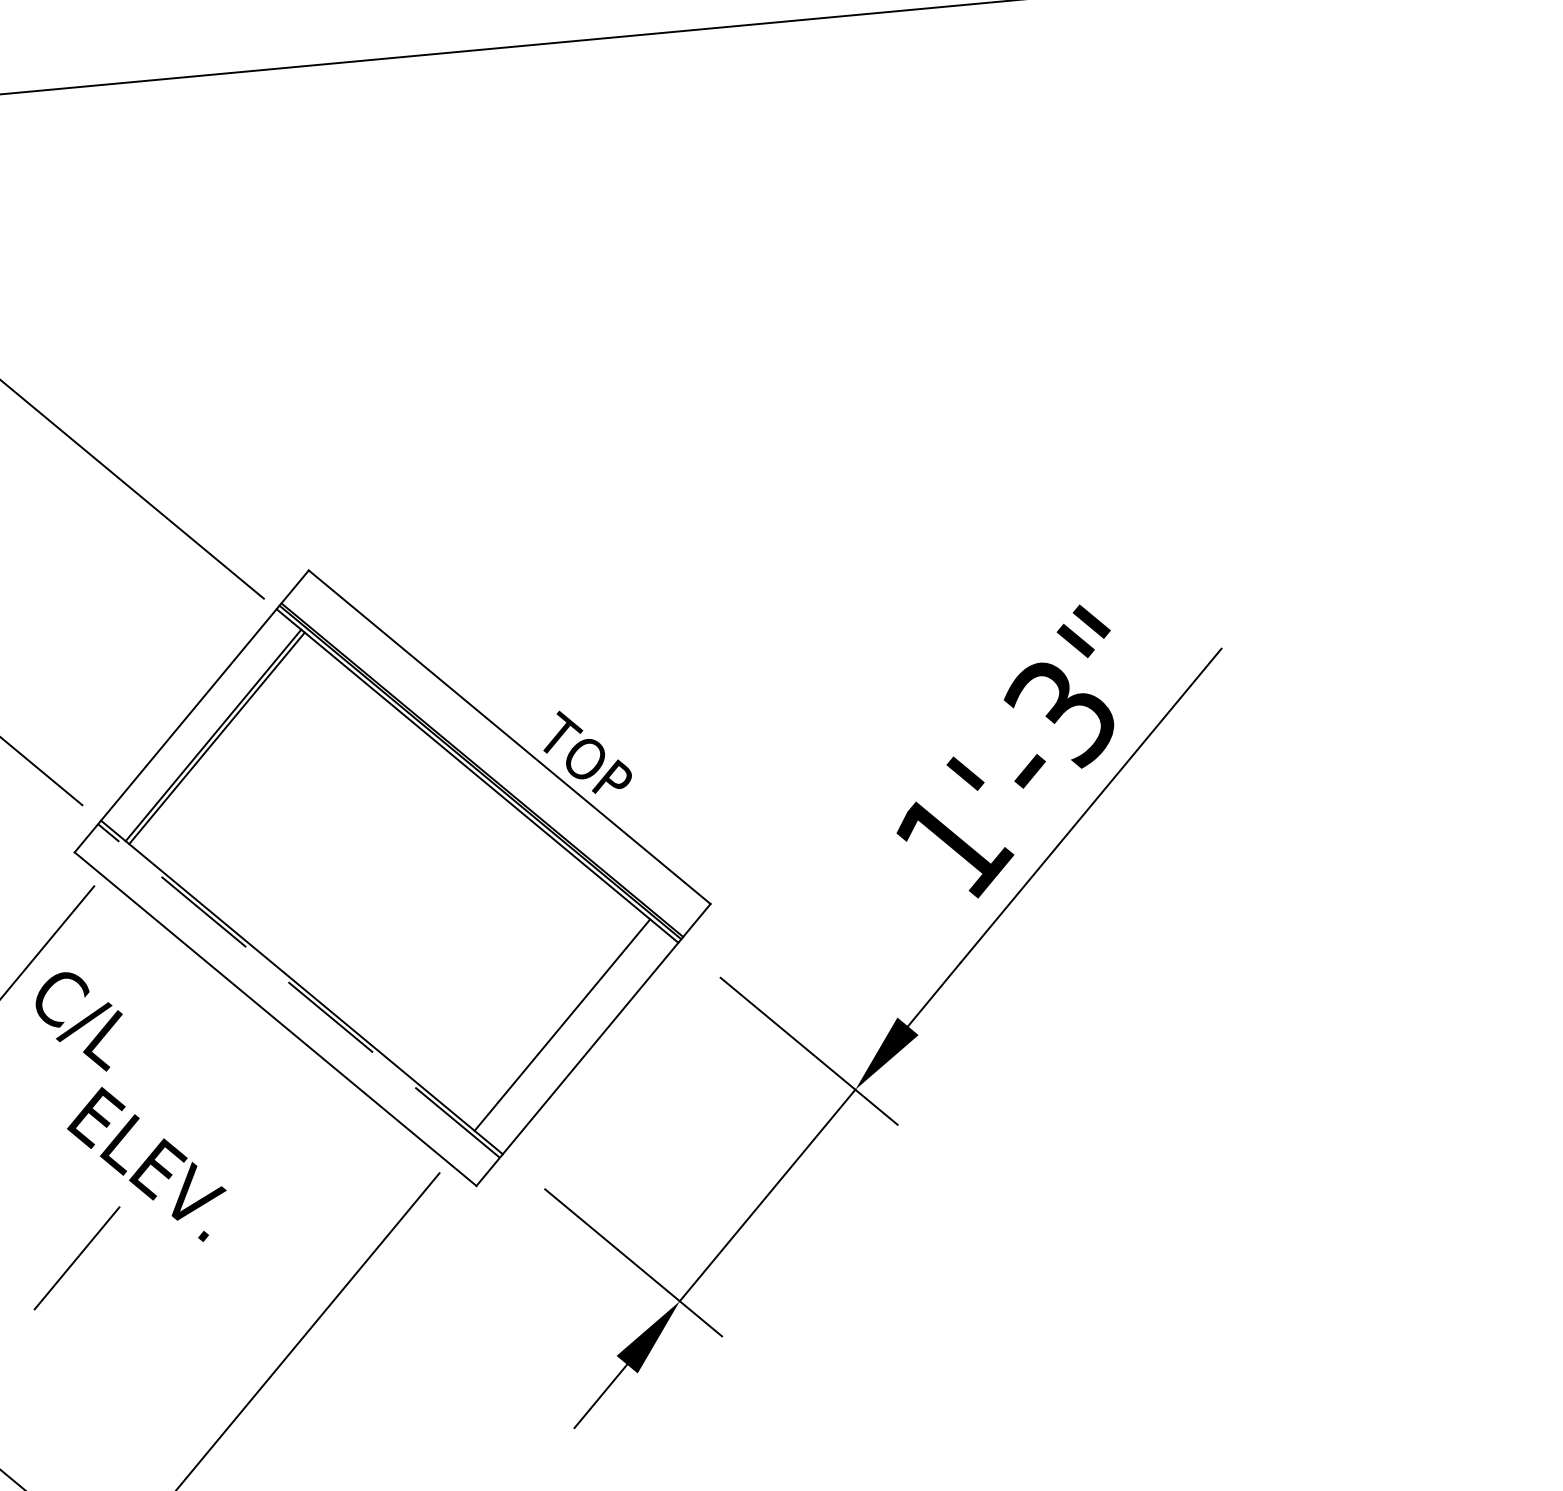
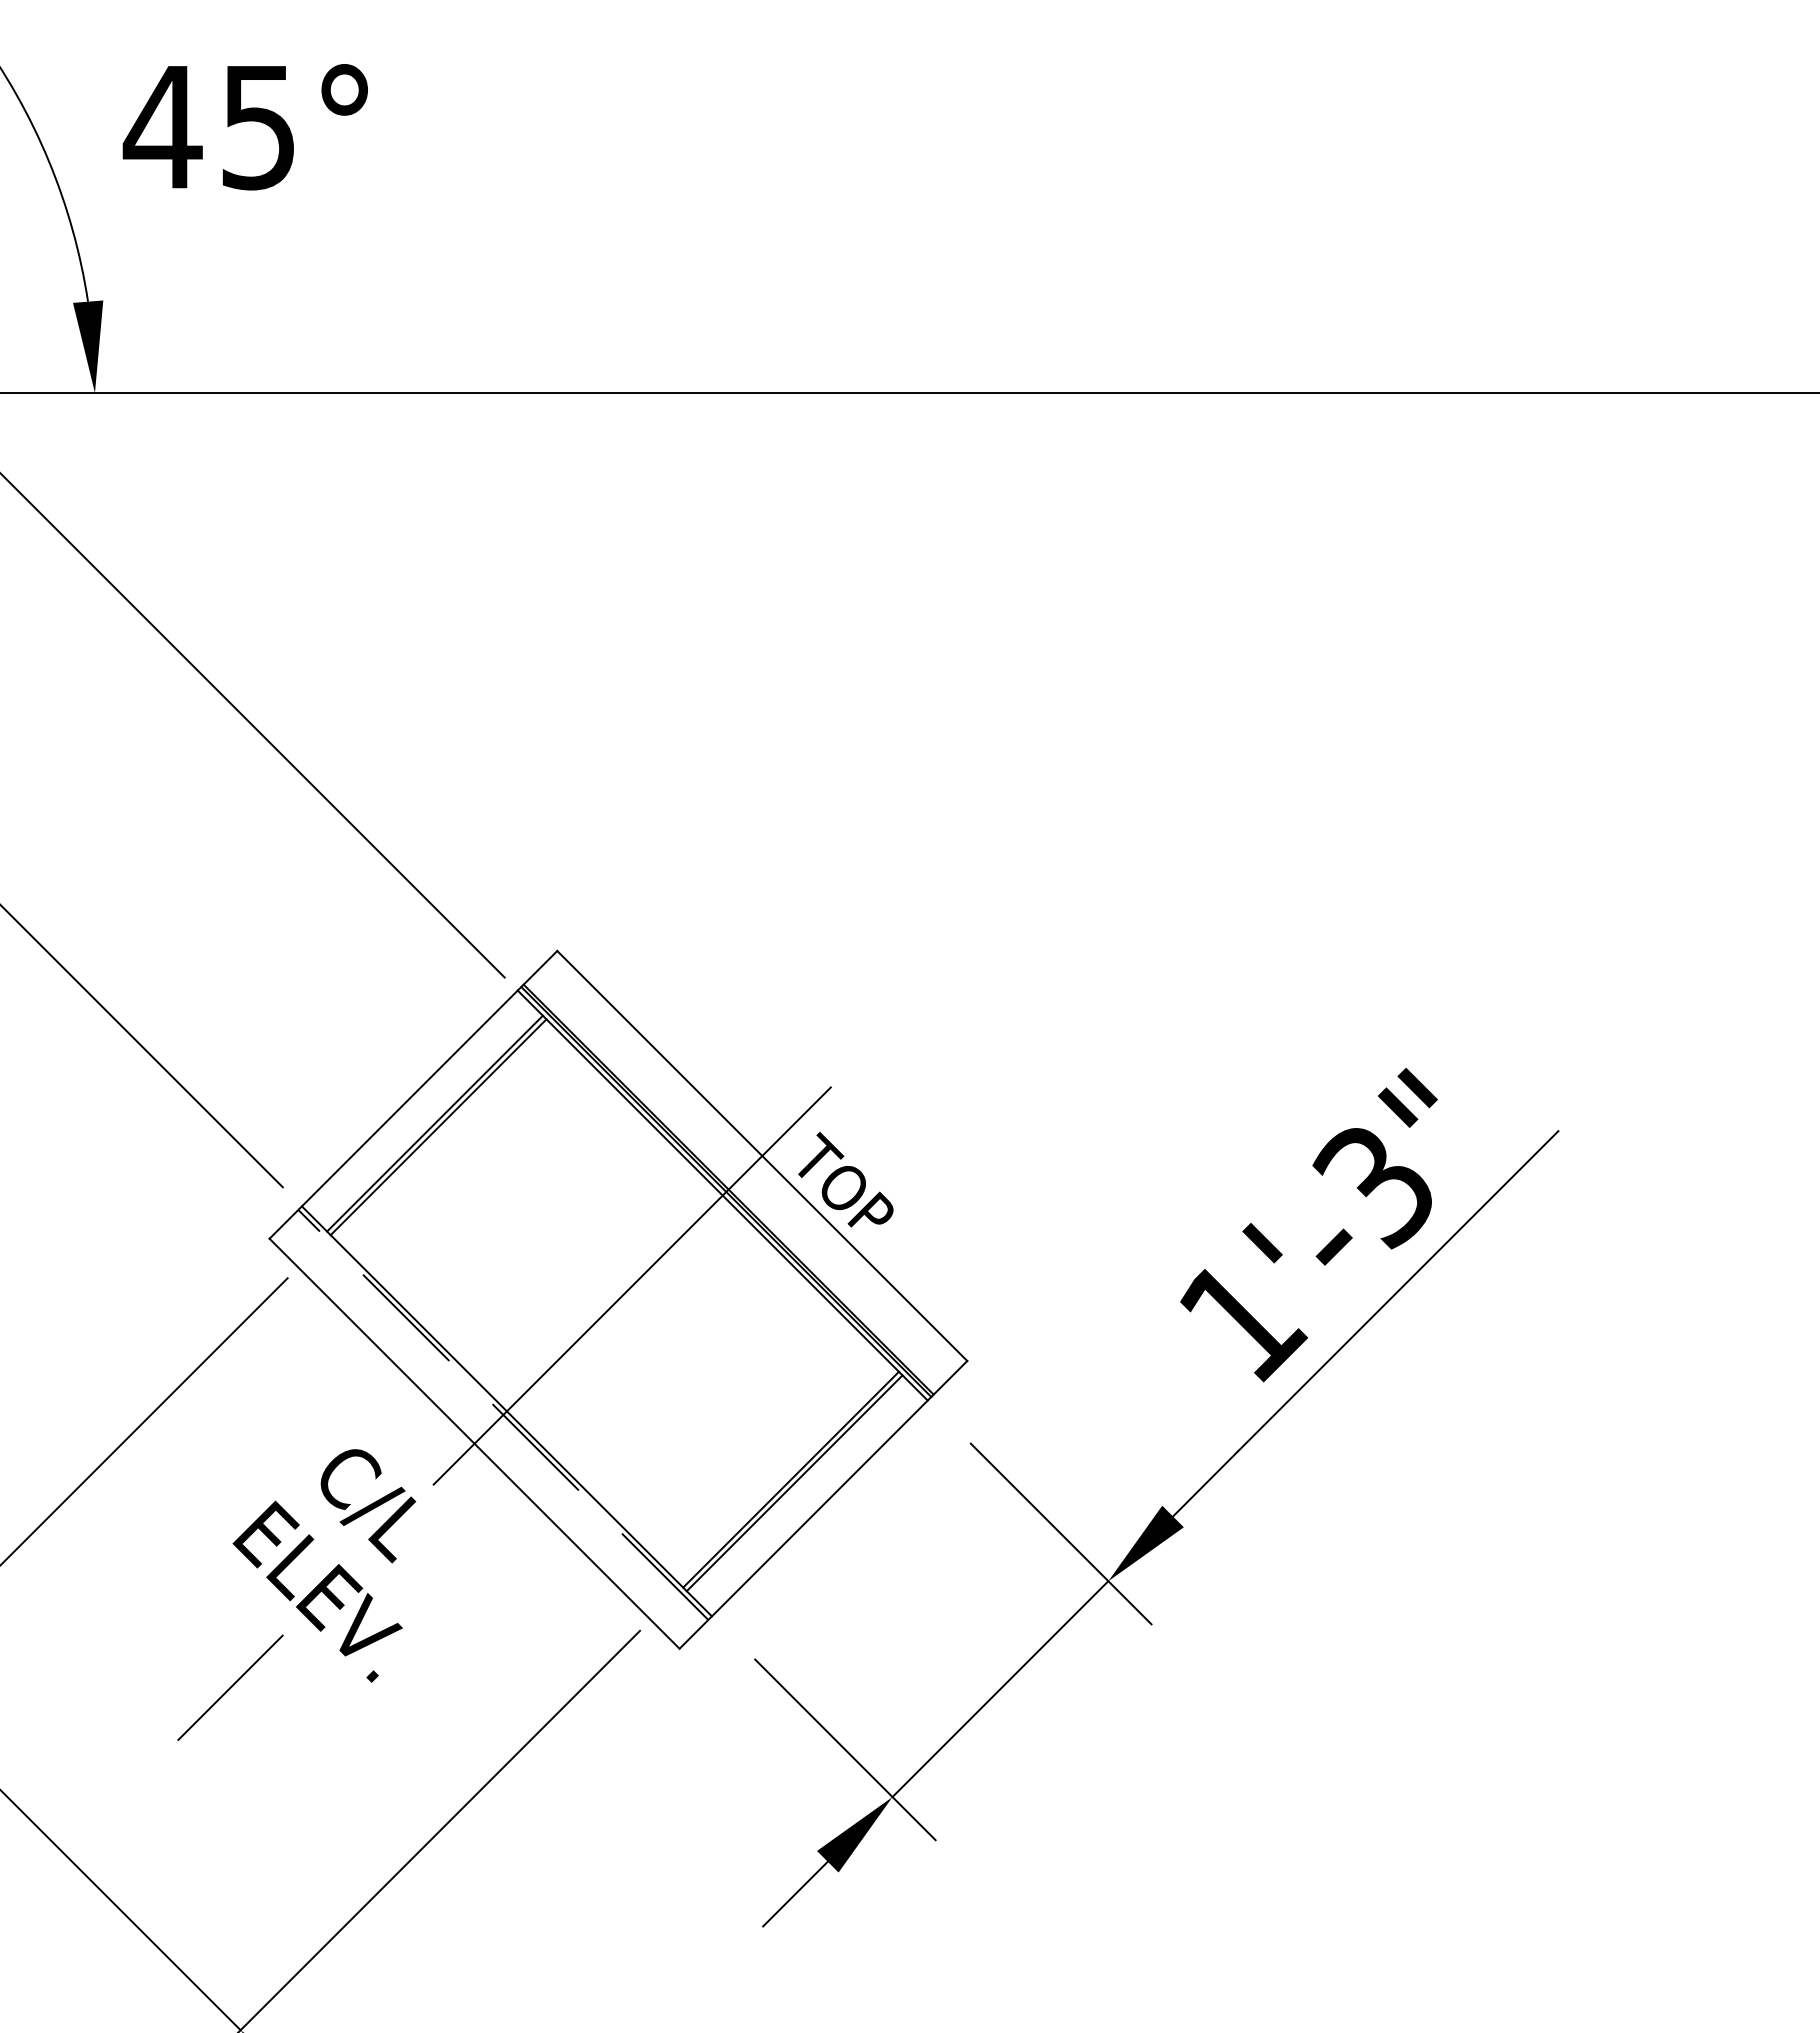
line: (404, 864) -> (632, 1285), added
text: (80, 1022) -> (368, 1506), moved
line: (565, 1028) -> (794, 1483), added

